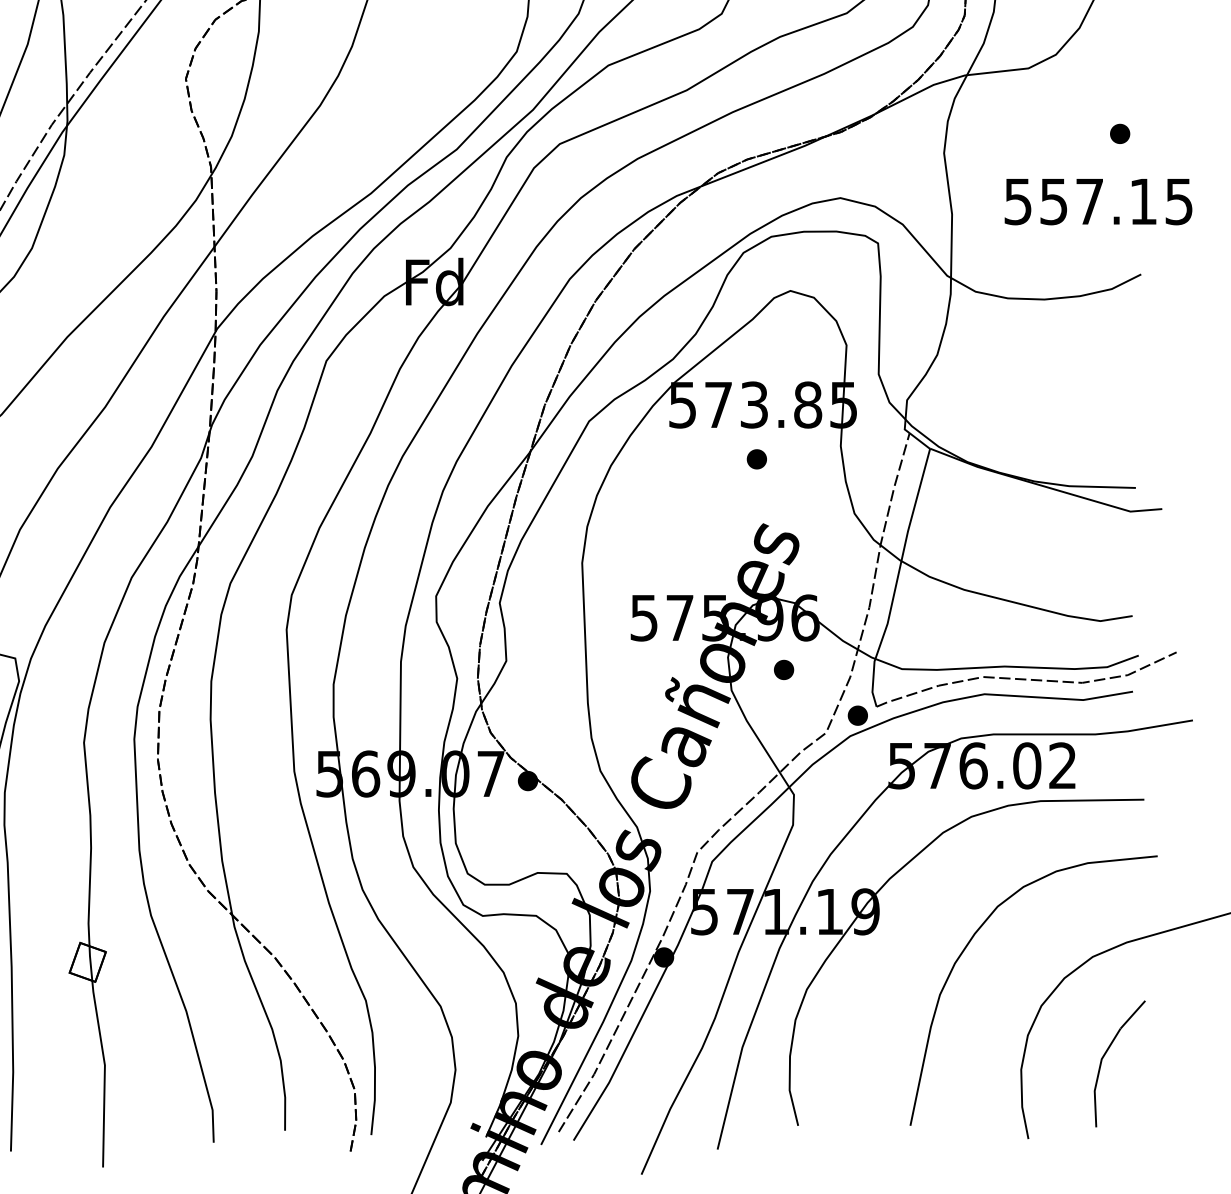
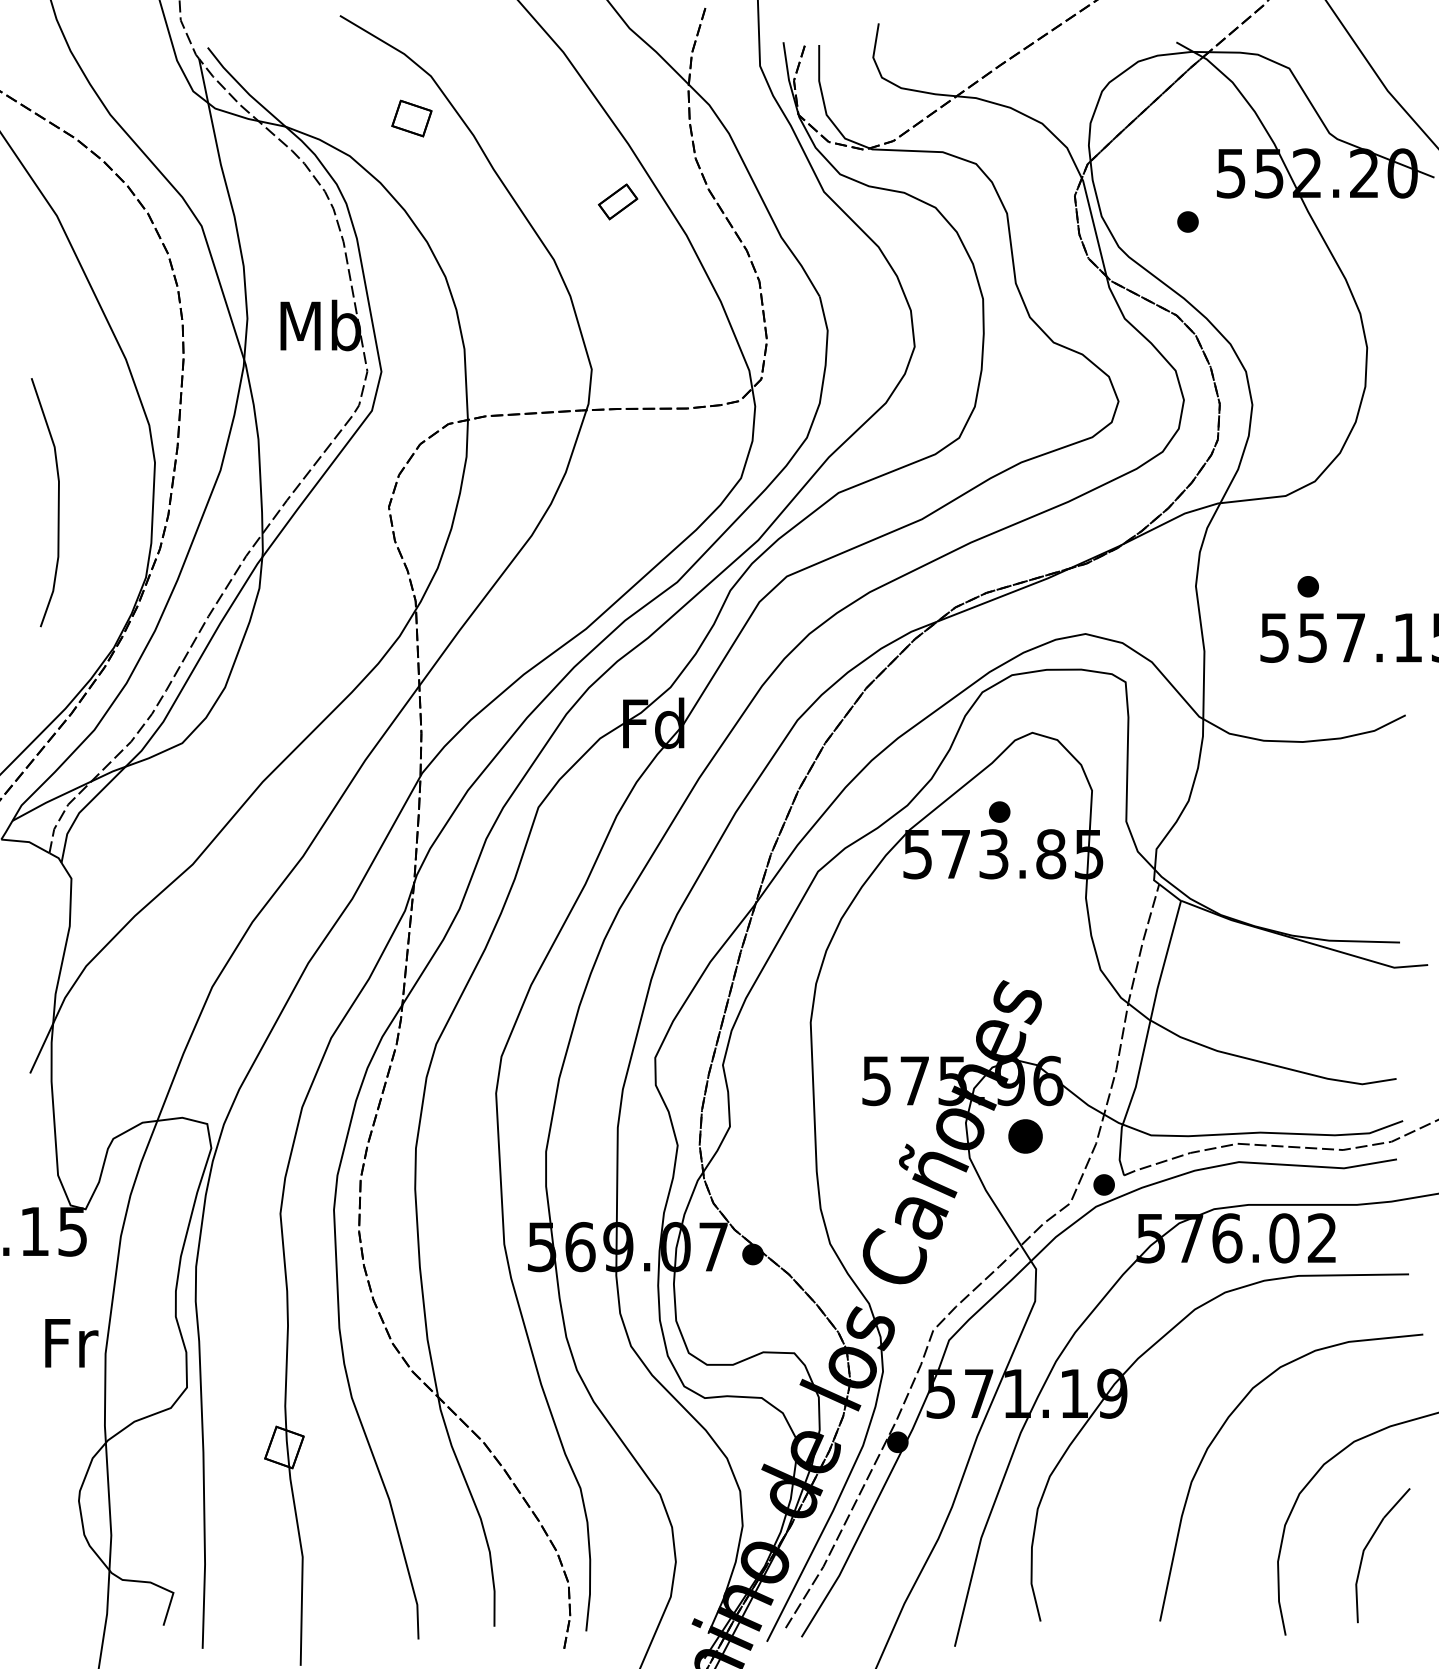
part: (1119, 133) -> (1307, 586), moved
part: (756, 458) -> (999, 811), moved
part: (783, 669) -> (1025, 1135), size x1.6

